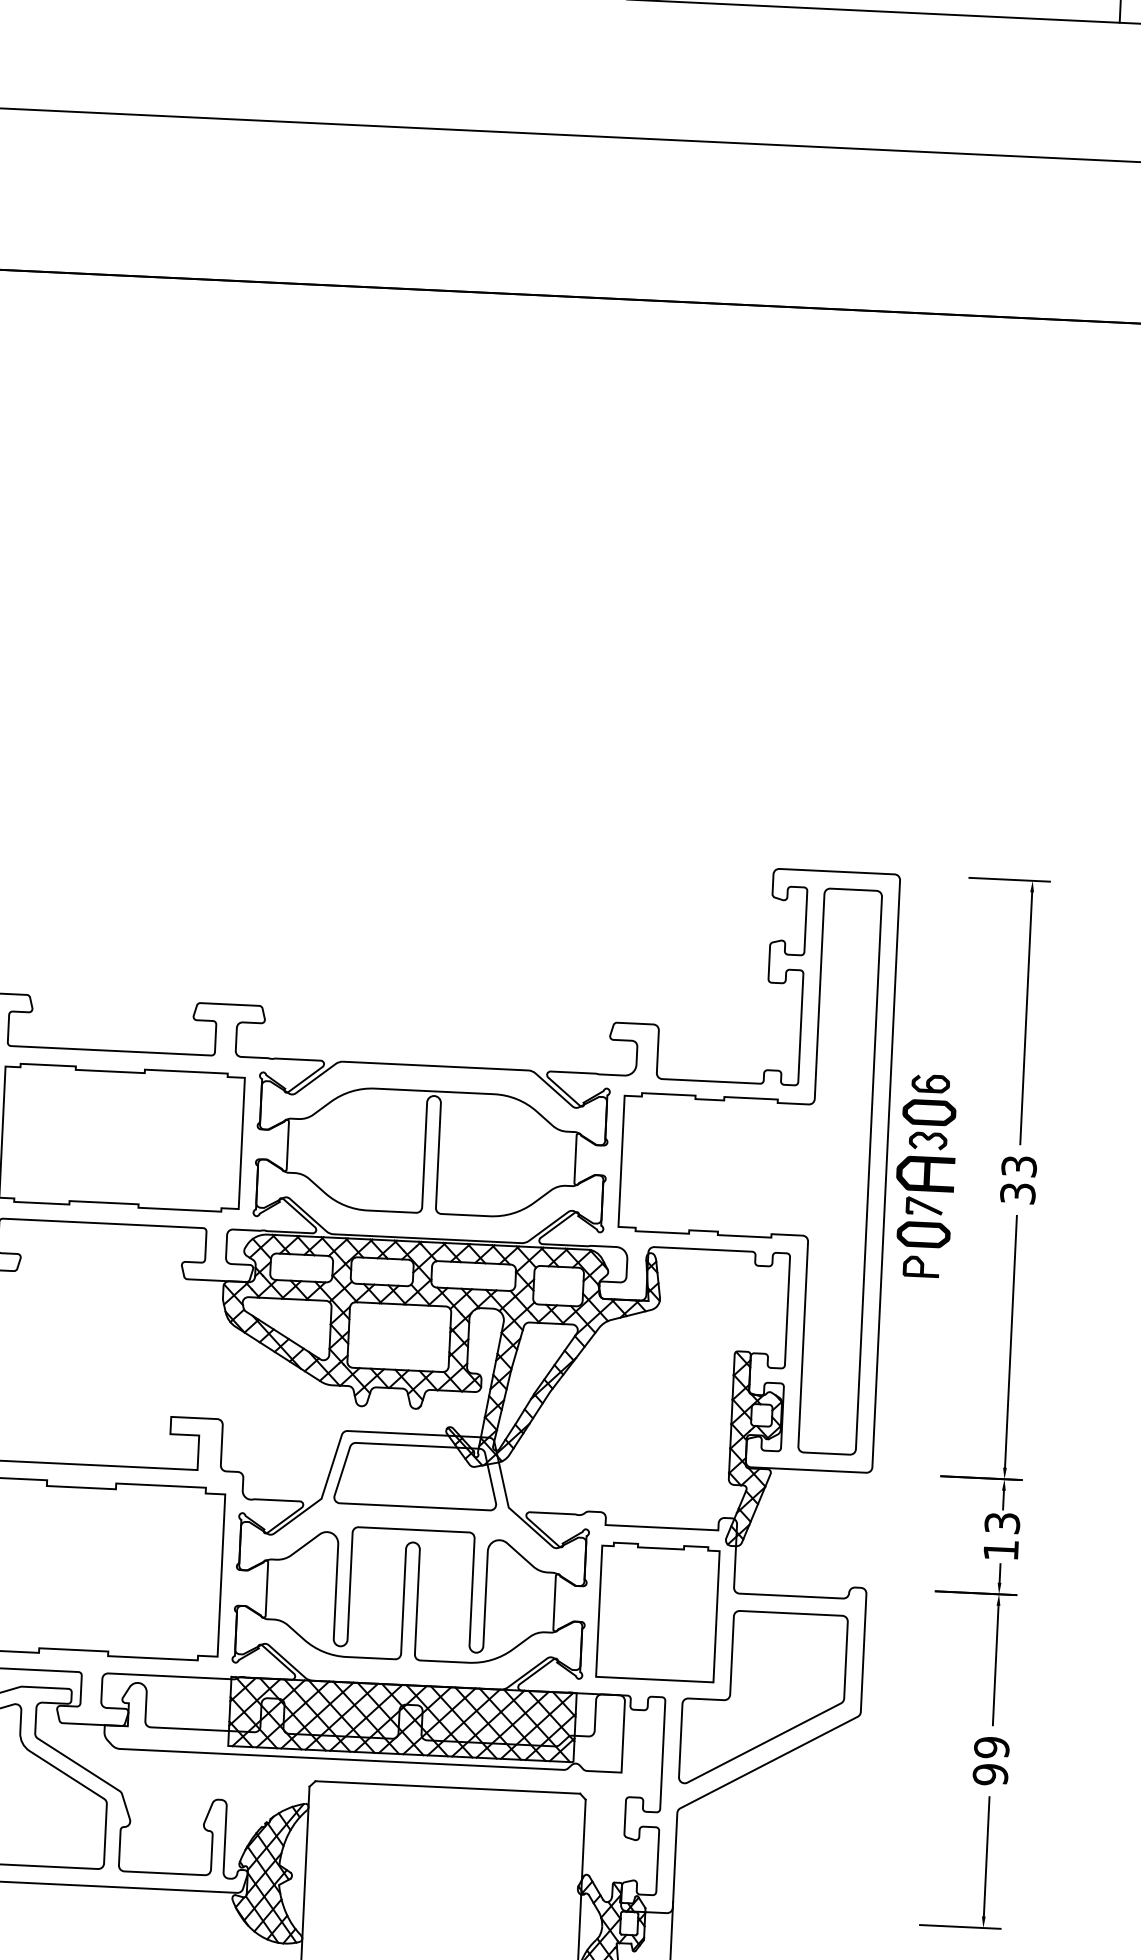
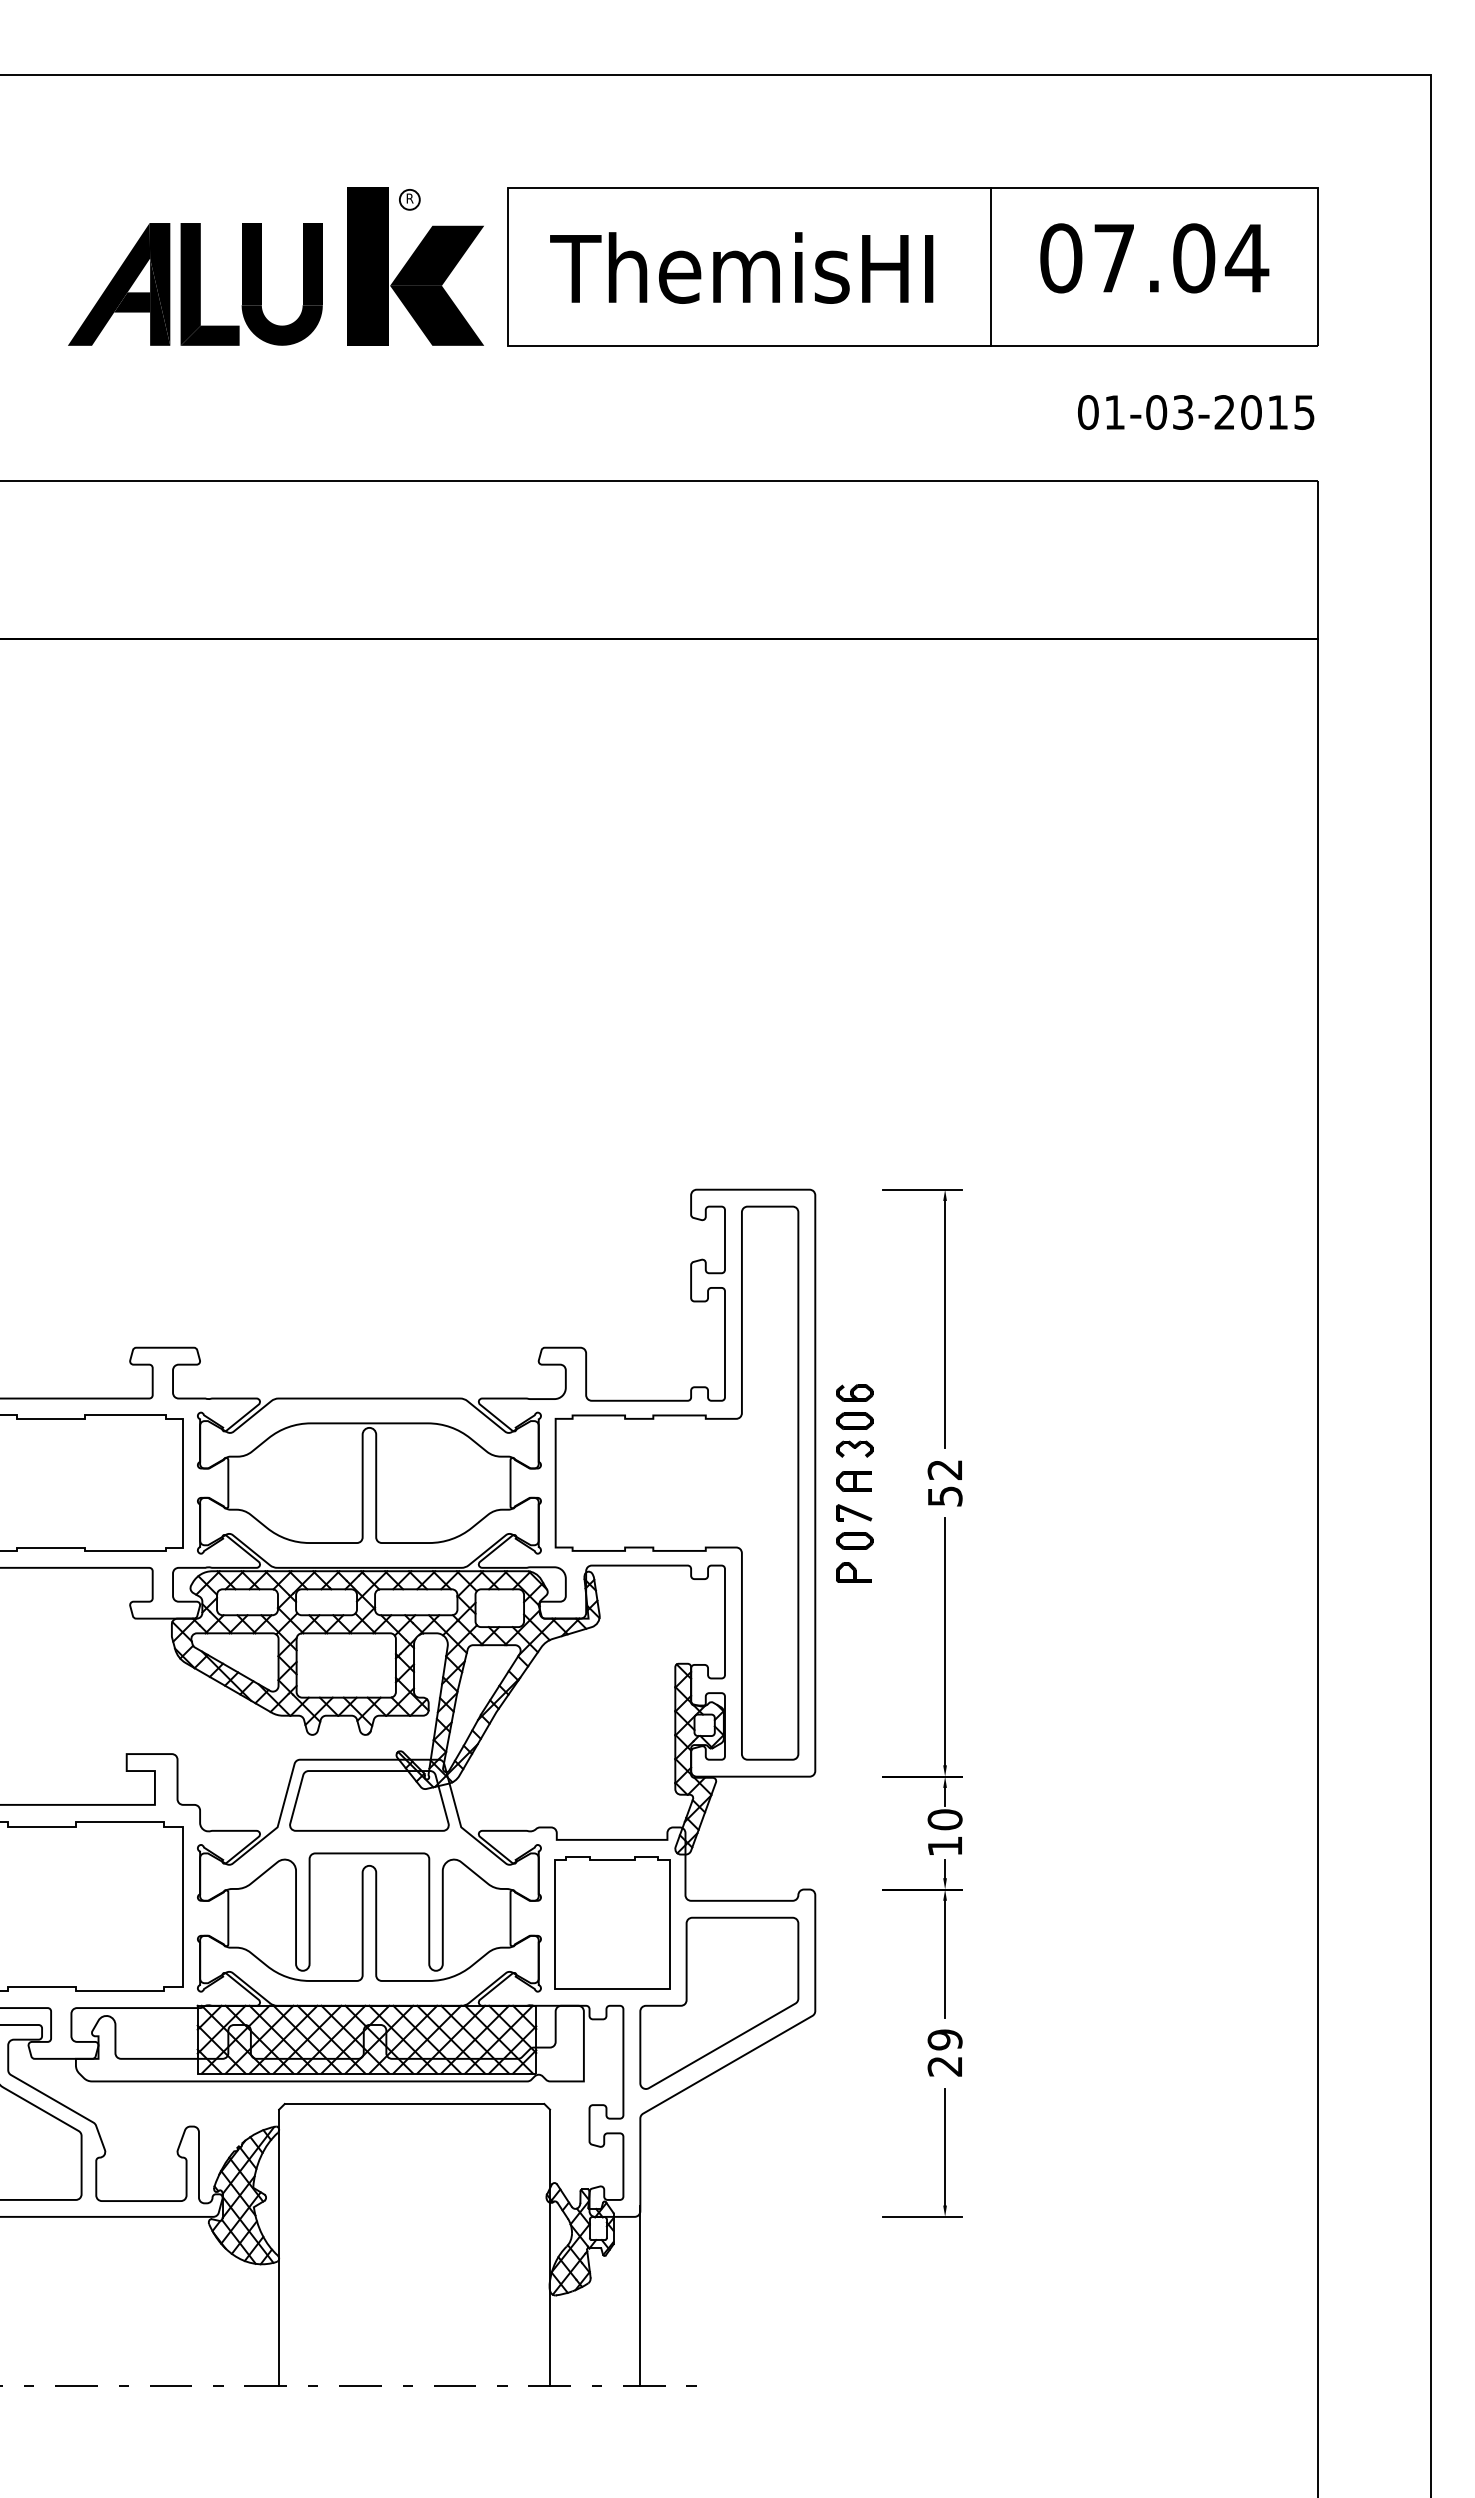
part: (929, 1111) -> (854, 1420), size x0.71
part: (925, 1173) -> (853, 1481), size x0.62
text: (1017, 1180) -> (944, 1483), 33 -> 52
part: (923, 1234) -> (854, 1540), size x0.71
text: (1001, 1522) -> (944, 1819), 13 -> 10
text: (989, 1774) -> (944, 2066), 99 -> 29

